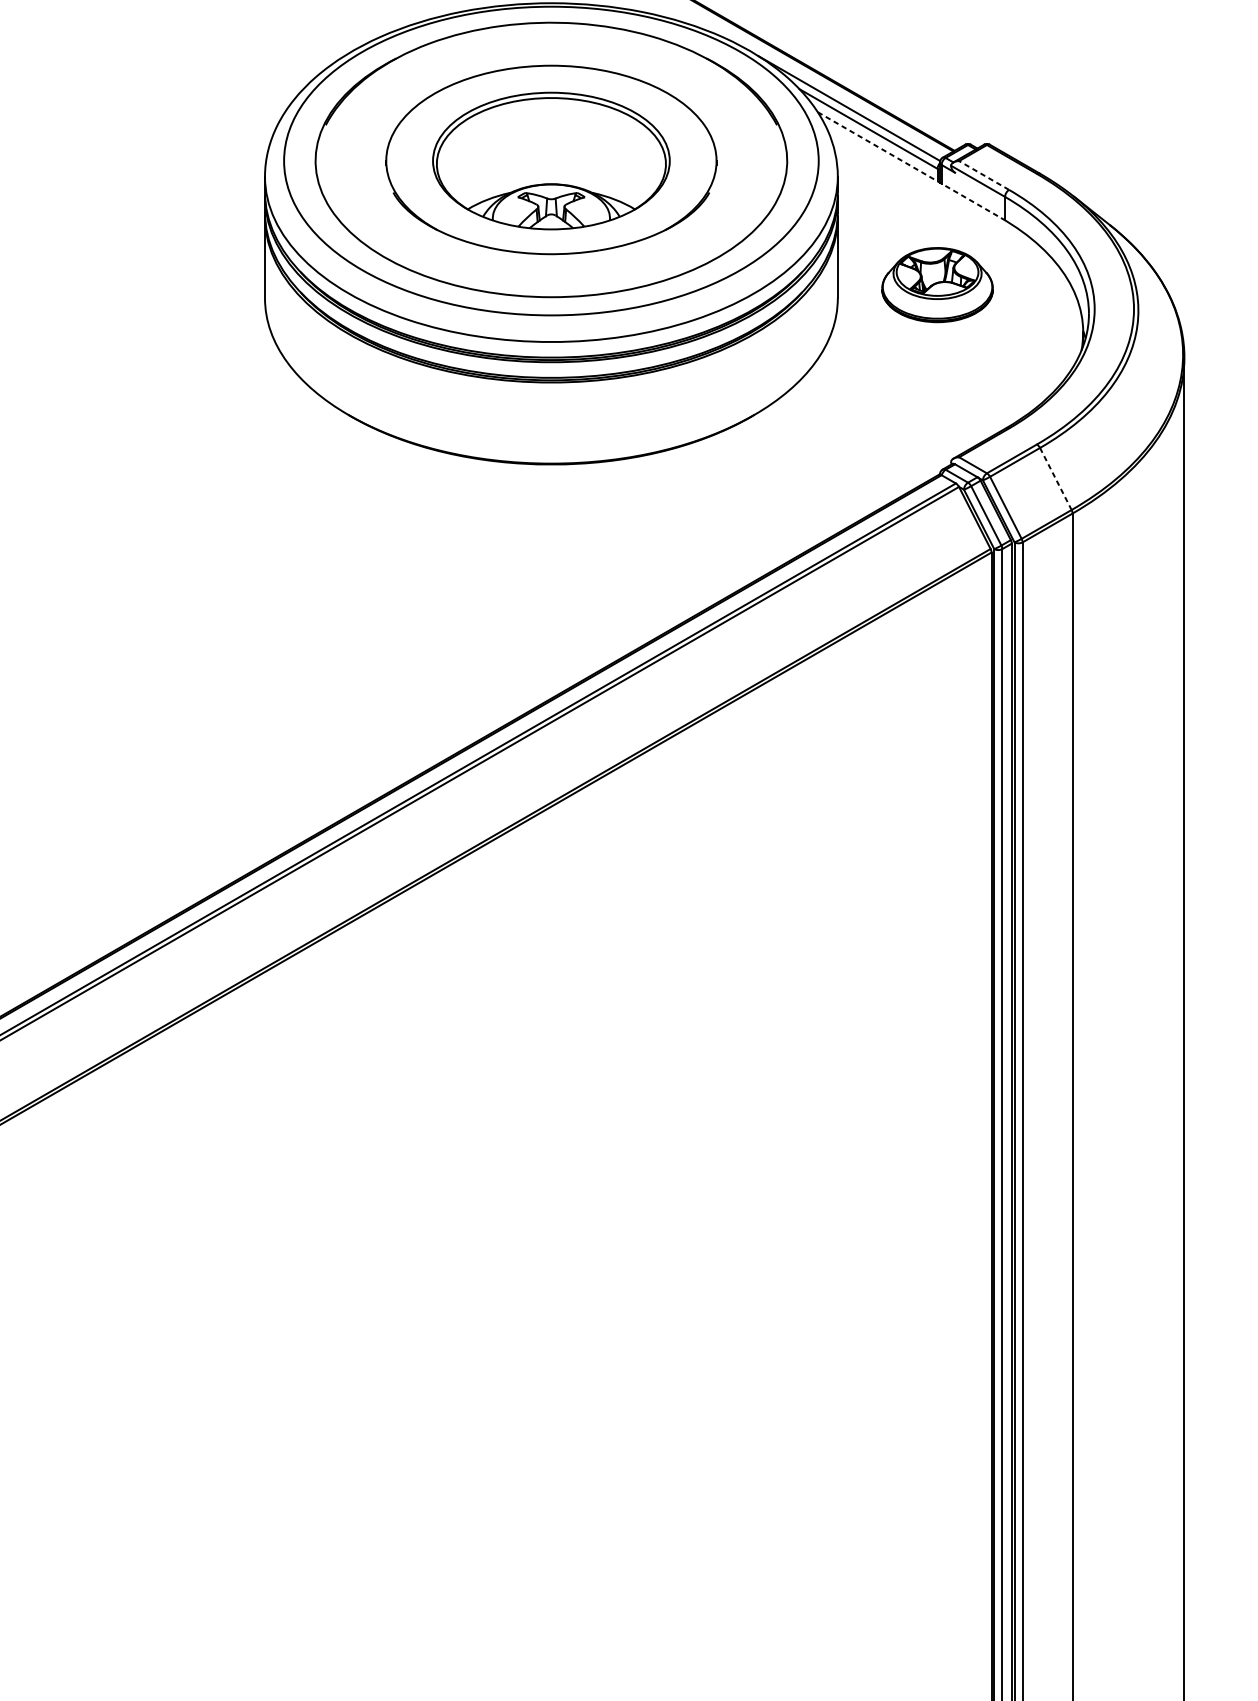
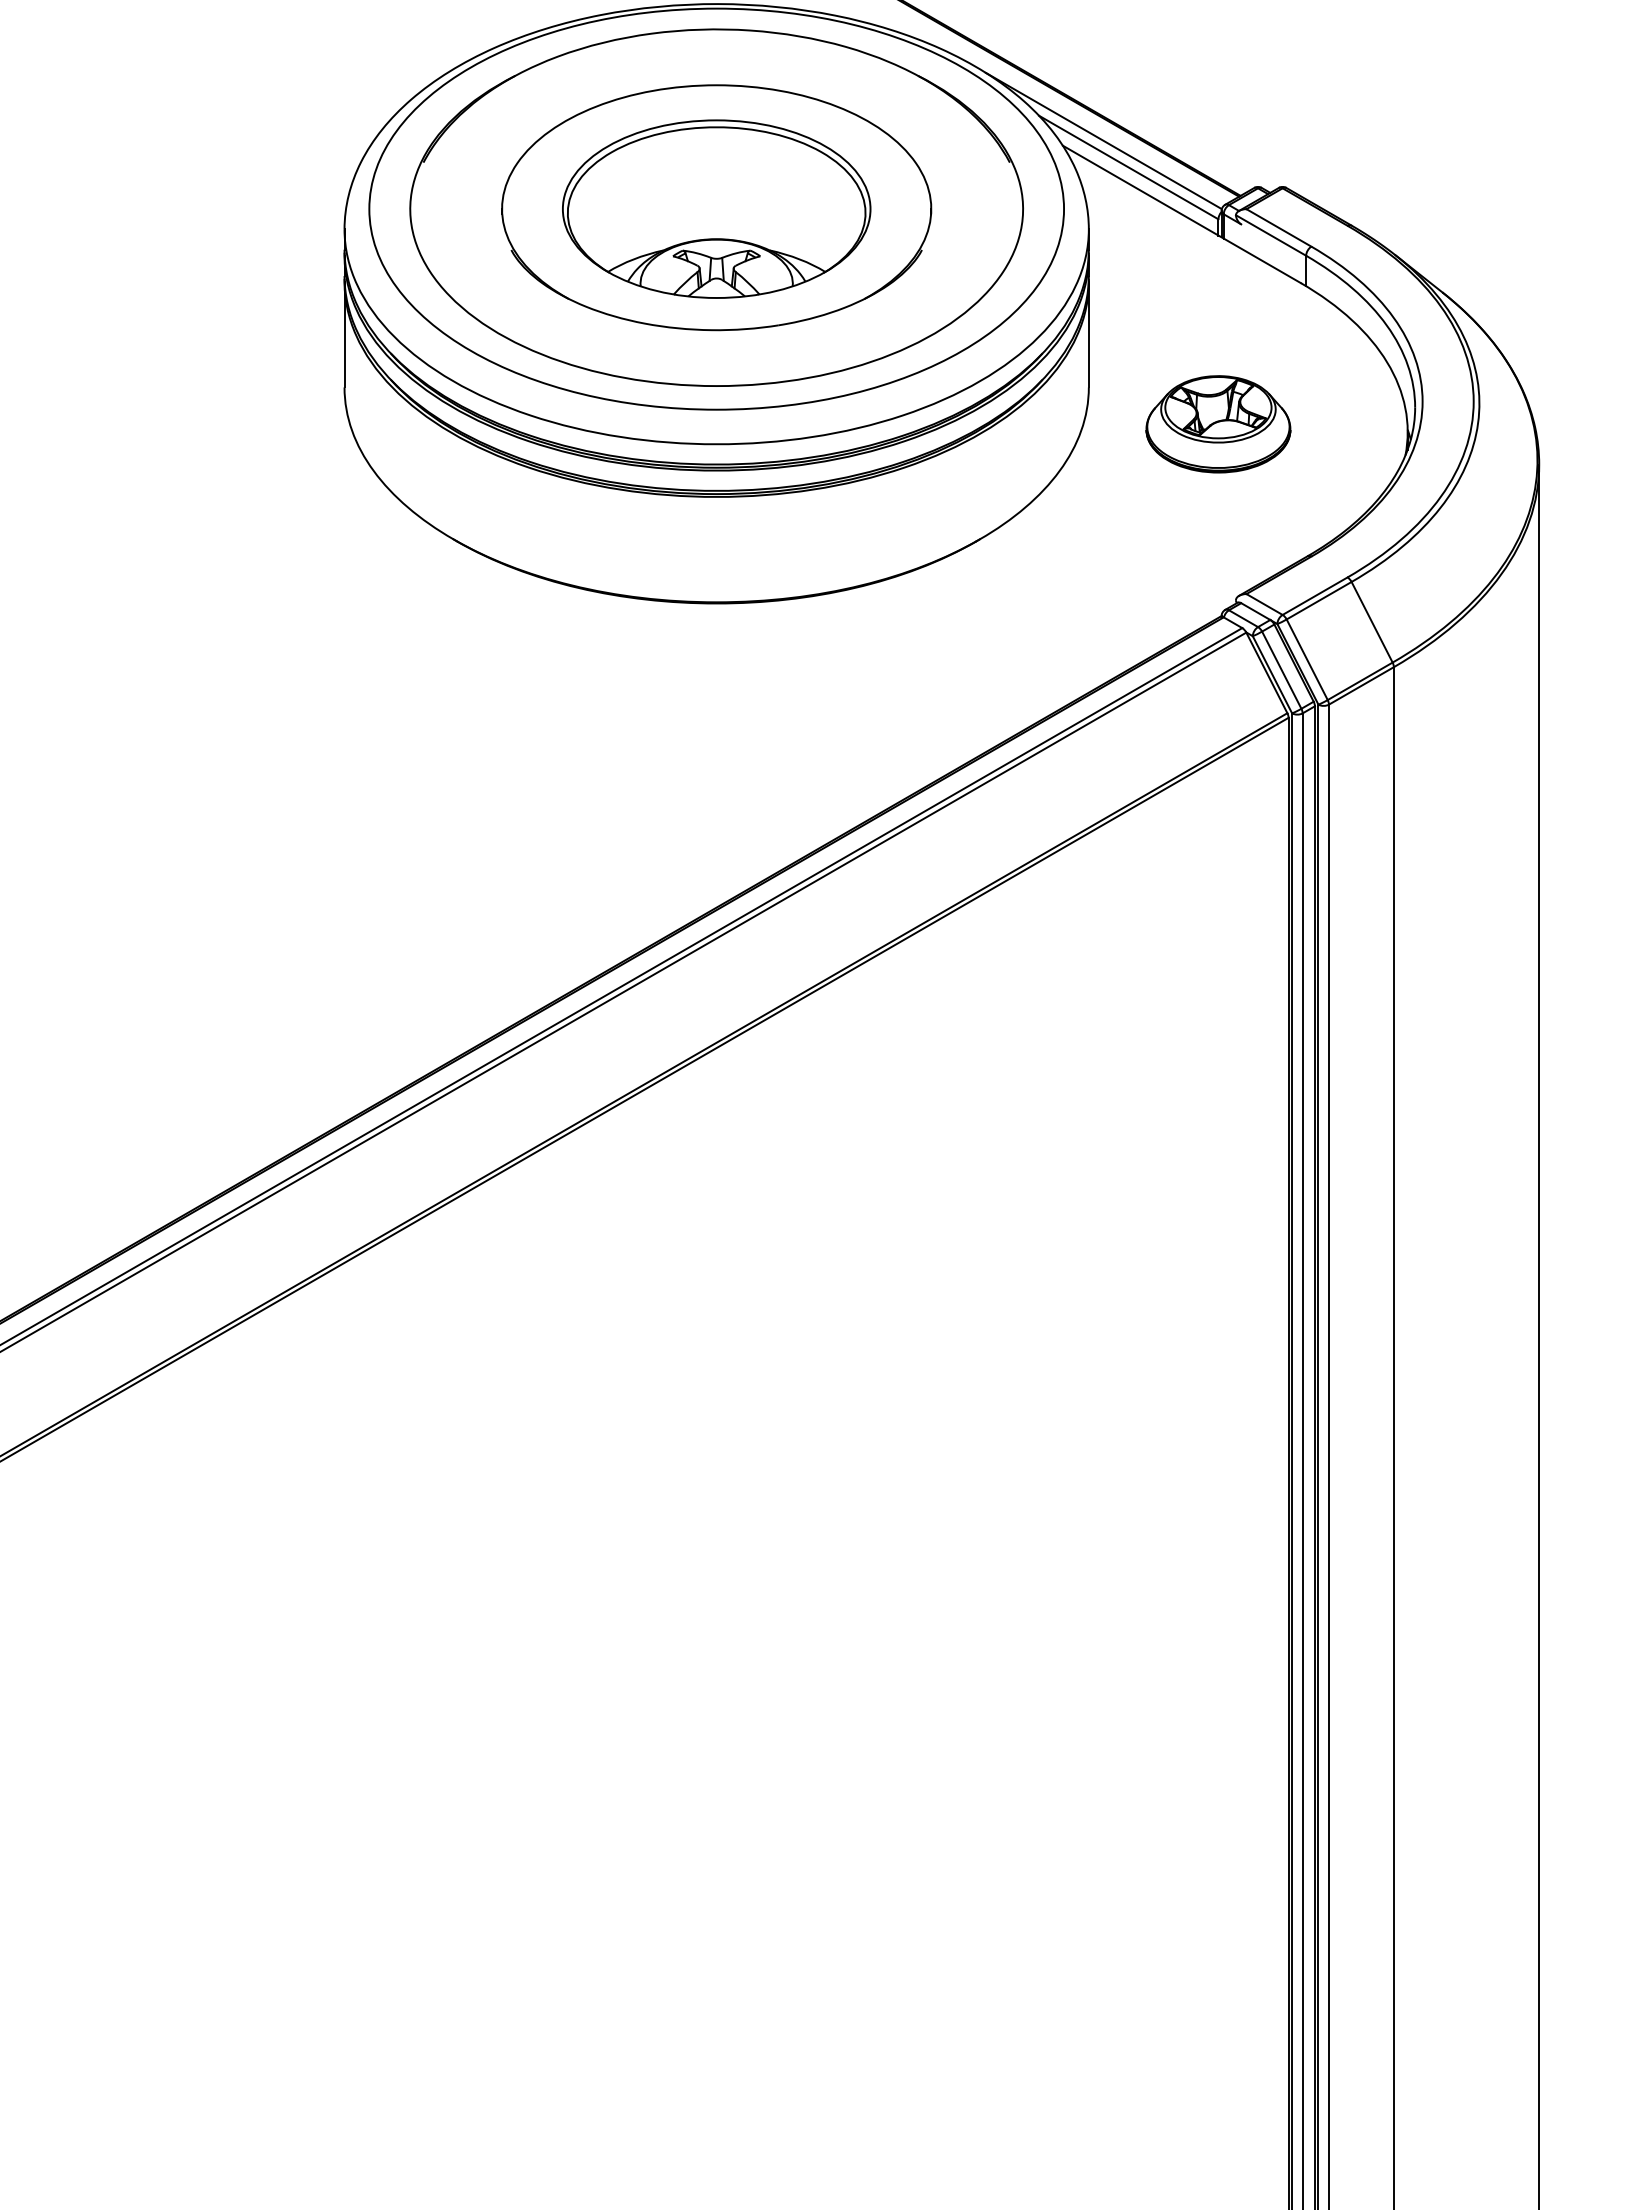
line: (909, 165) -> (1182, 214), dashed -> solid
line: (983, 175) -> (1278, 227), dashed -> solid
part: (937, 285) -> (1218, 424), moved
line: (1056, 479) -> (1372, 622), dashed -> solid

